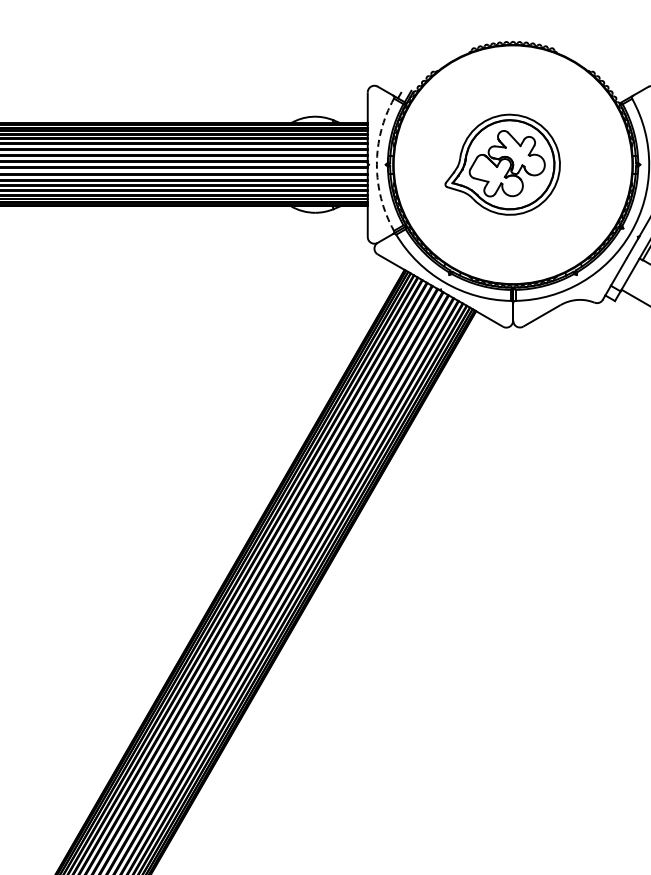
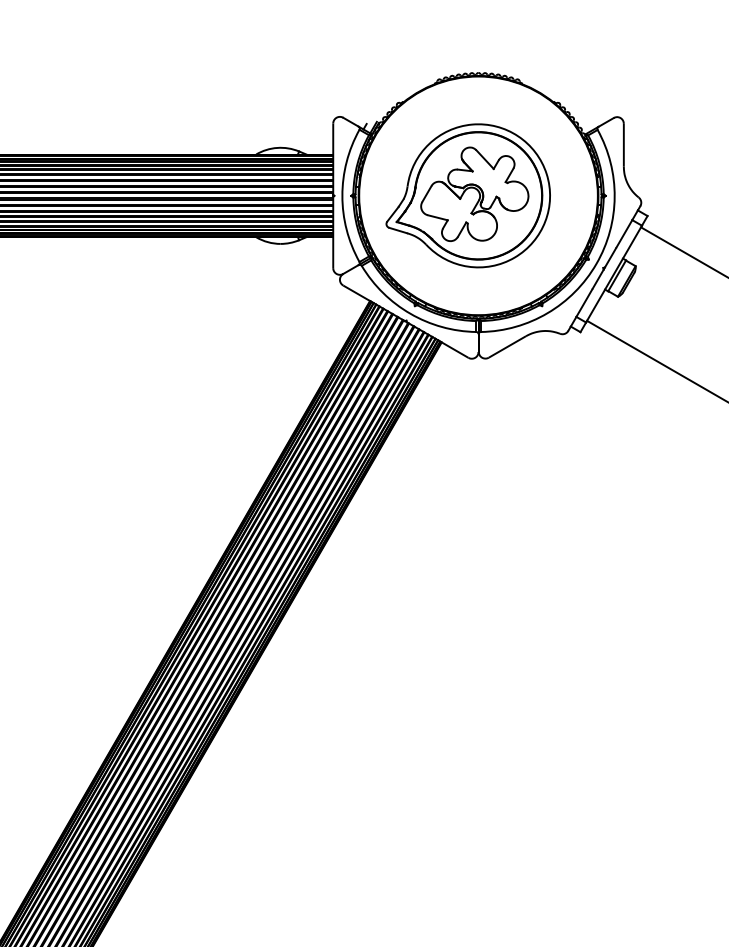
arc: (377, 164) -> (342, 195), dashed -> solid
part: (502, 164) -> (467, 195), size x1.43

